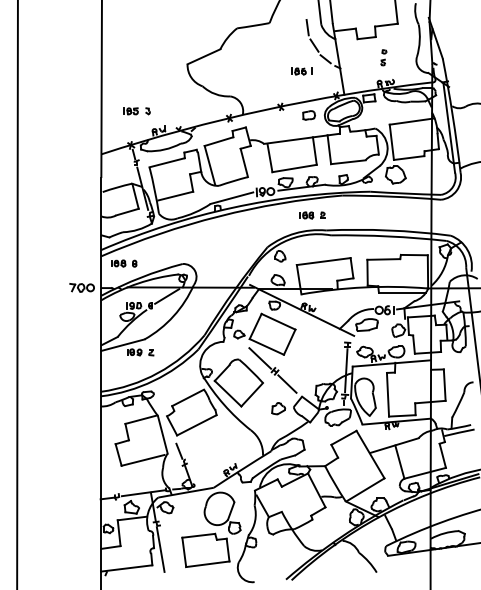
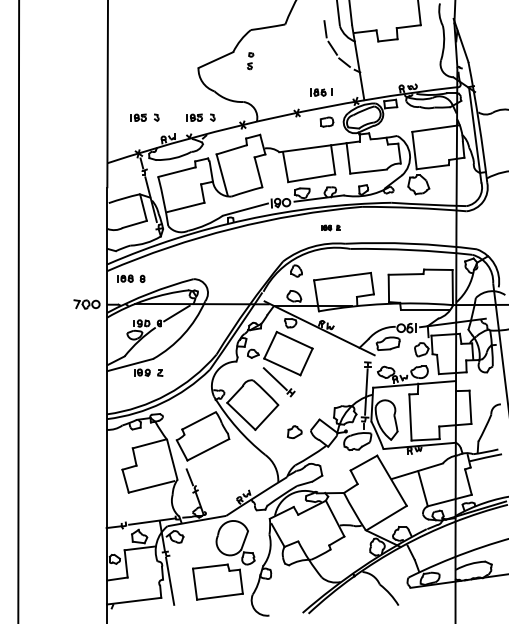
part: (383, 57) -> (250, 60), moved
part: (301, 71) -> (321, 92), moved
part: (189, 111) -> (200, 117), added
part: (312, 215) -> (330, 227), size x0.7
line: (287, 383) -> (304, 405), removed

